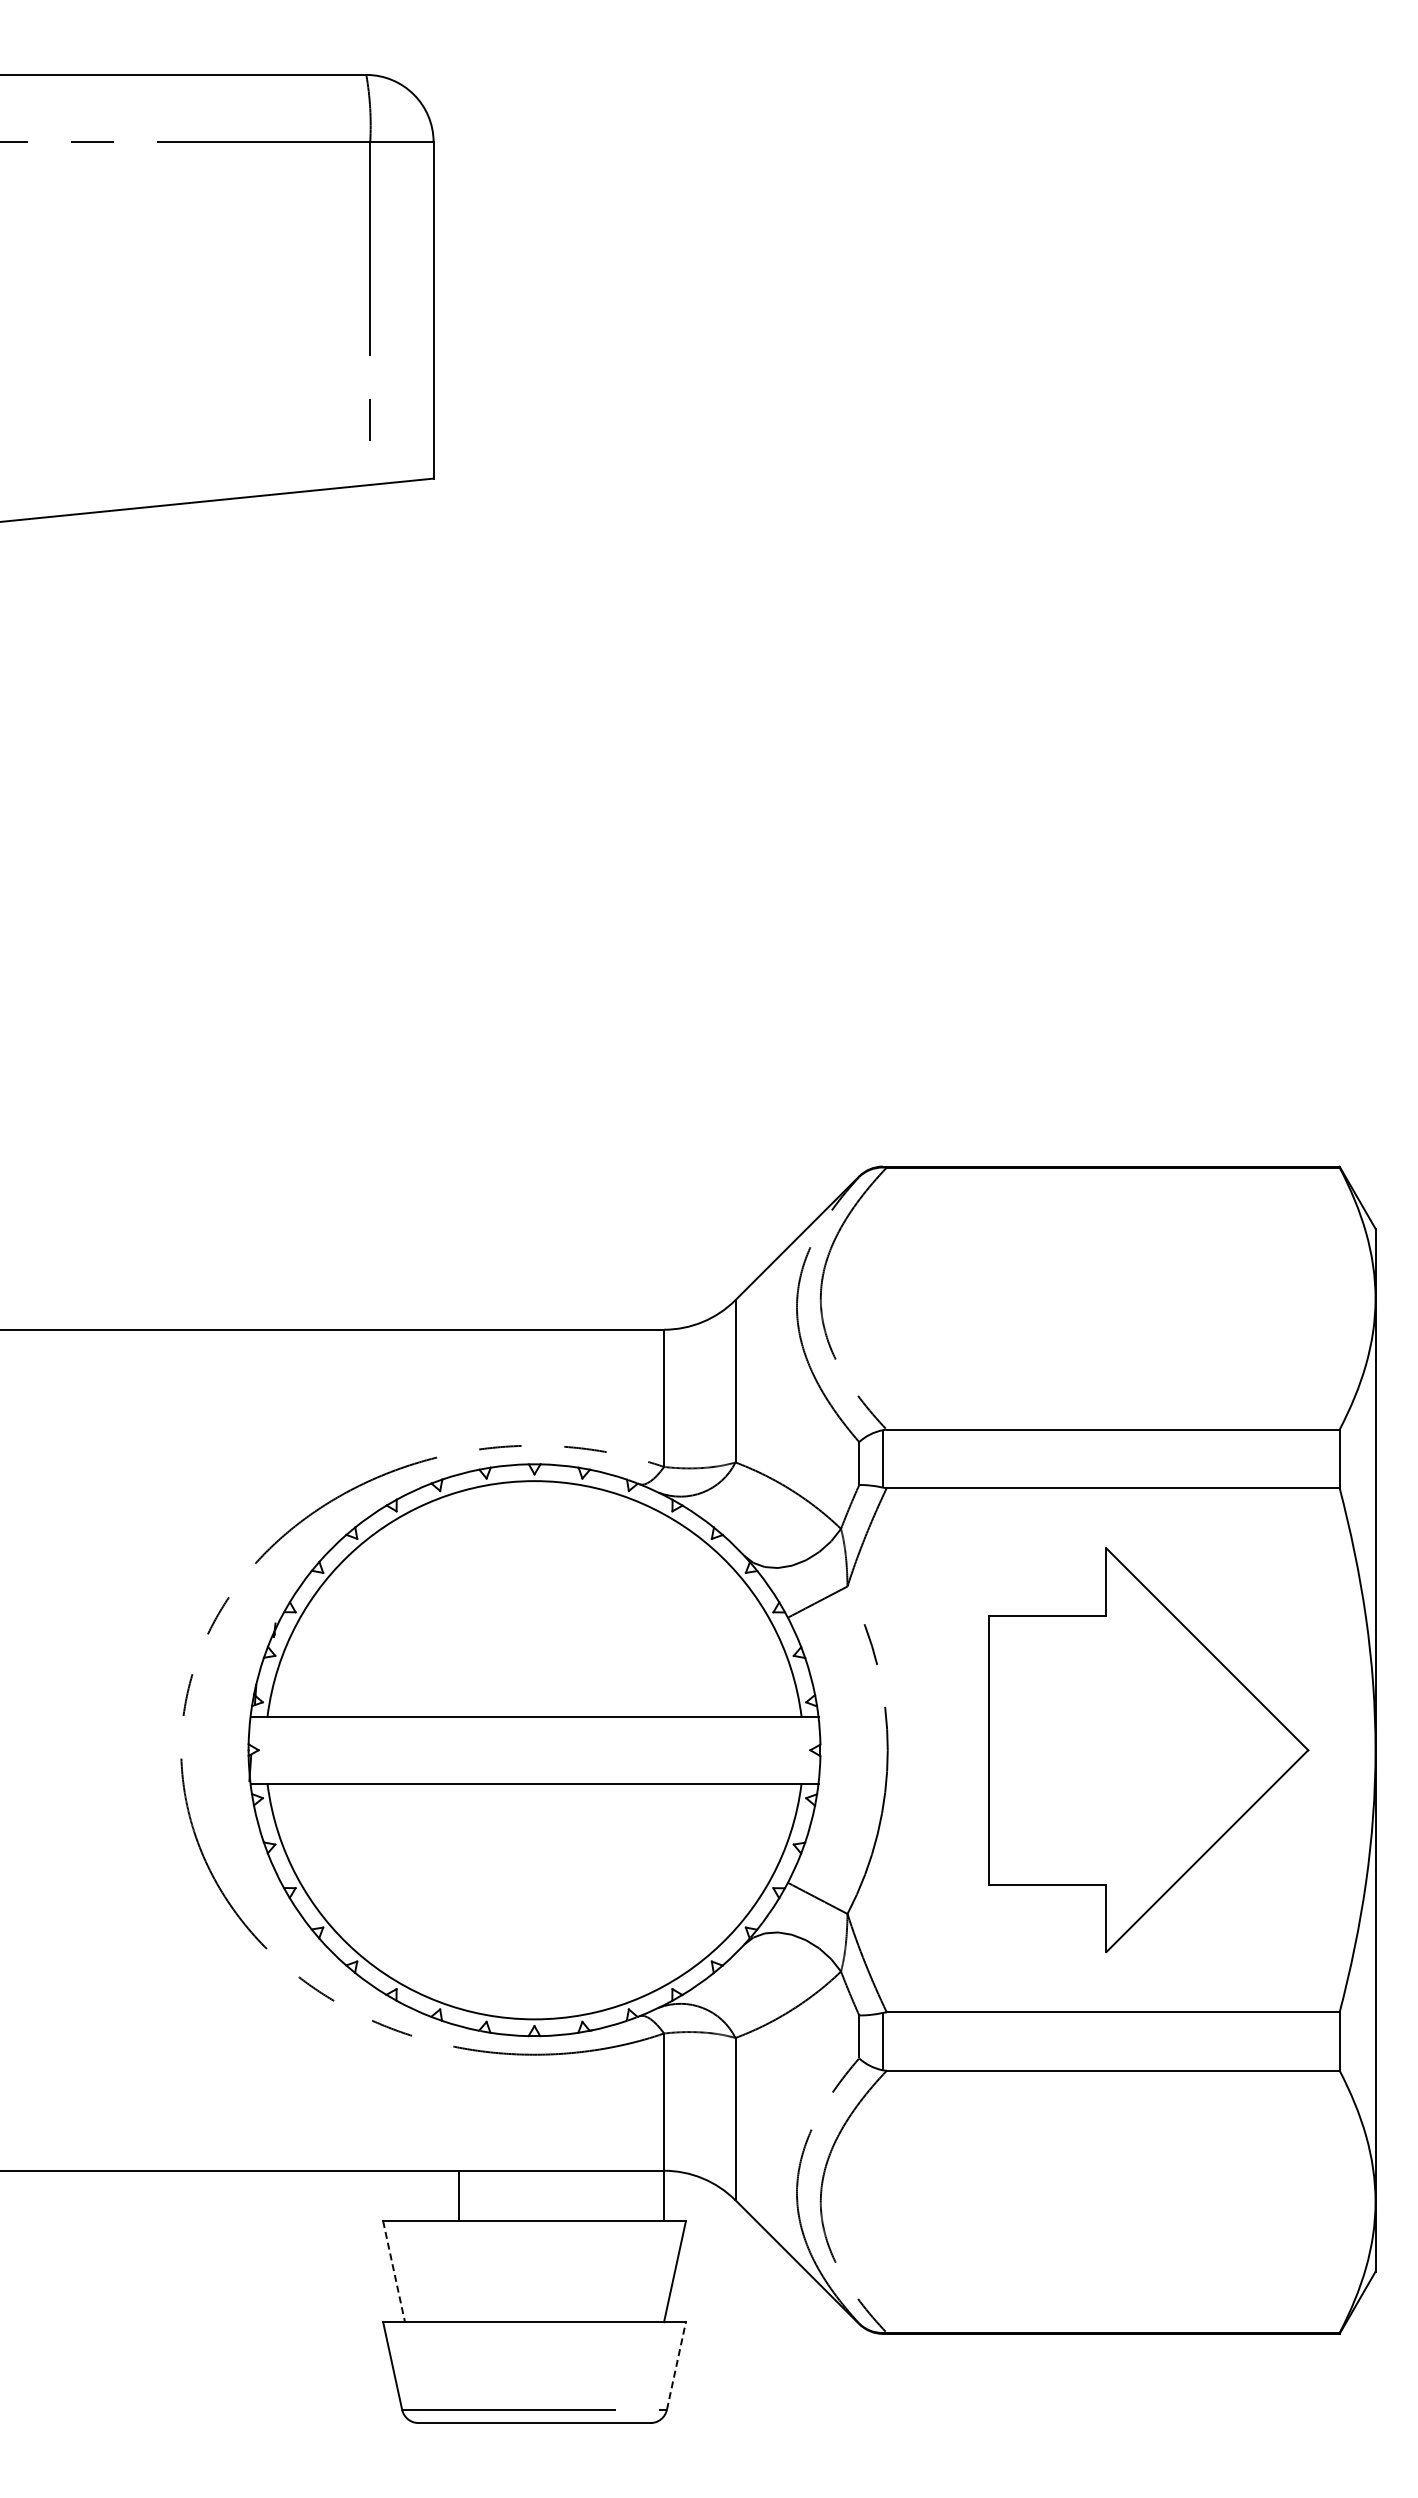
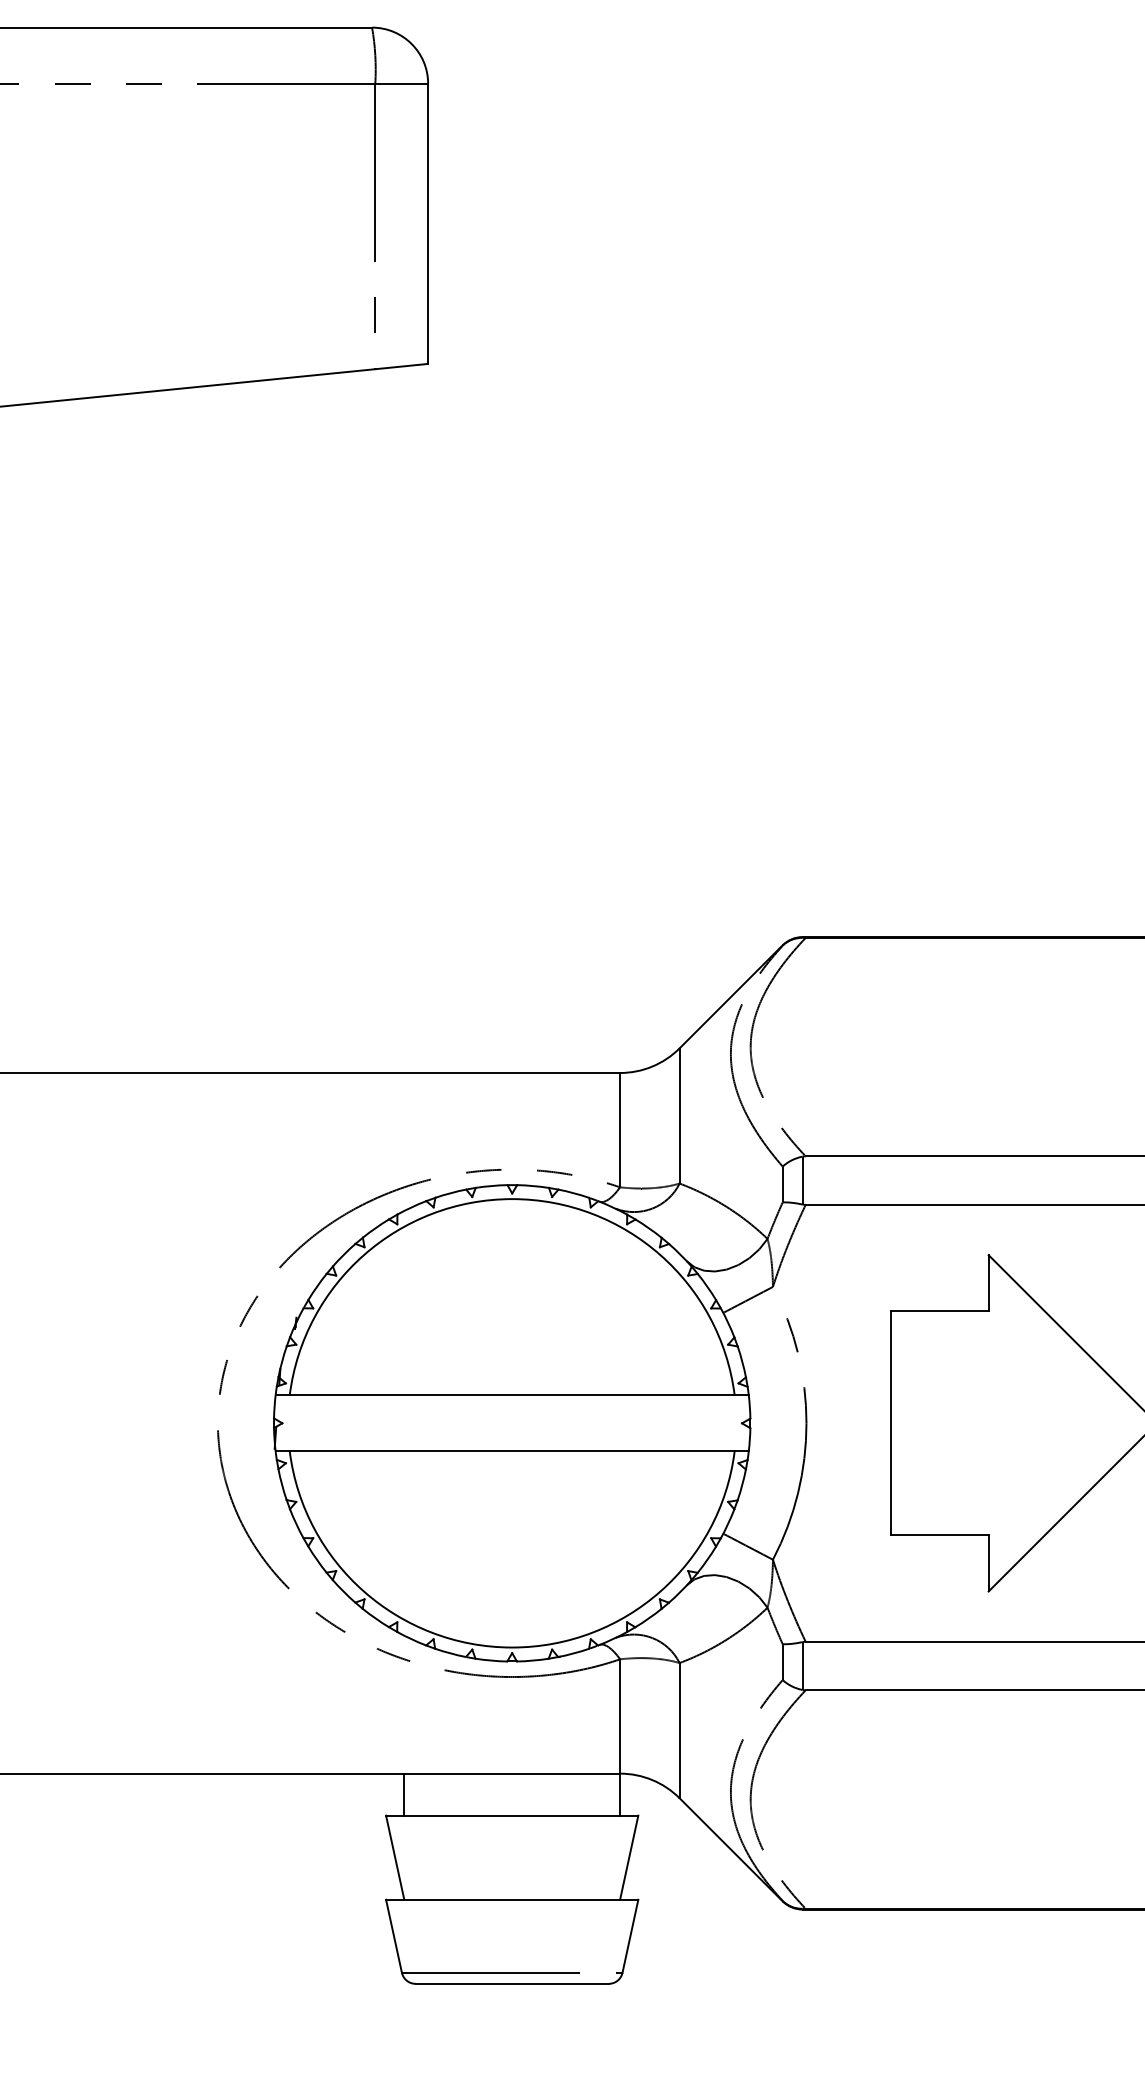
line: (459, 2195) -> (404, 1794), moved
line: (394, 2271) -> (395, 1857), dashed -> solid
line: (676, 2365) -> (630, 1935), dashed -> solid

